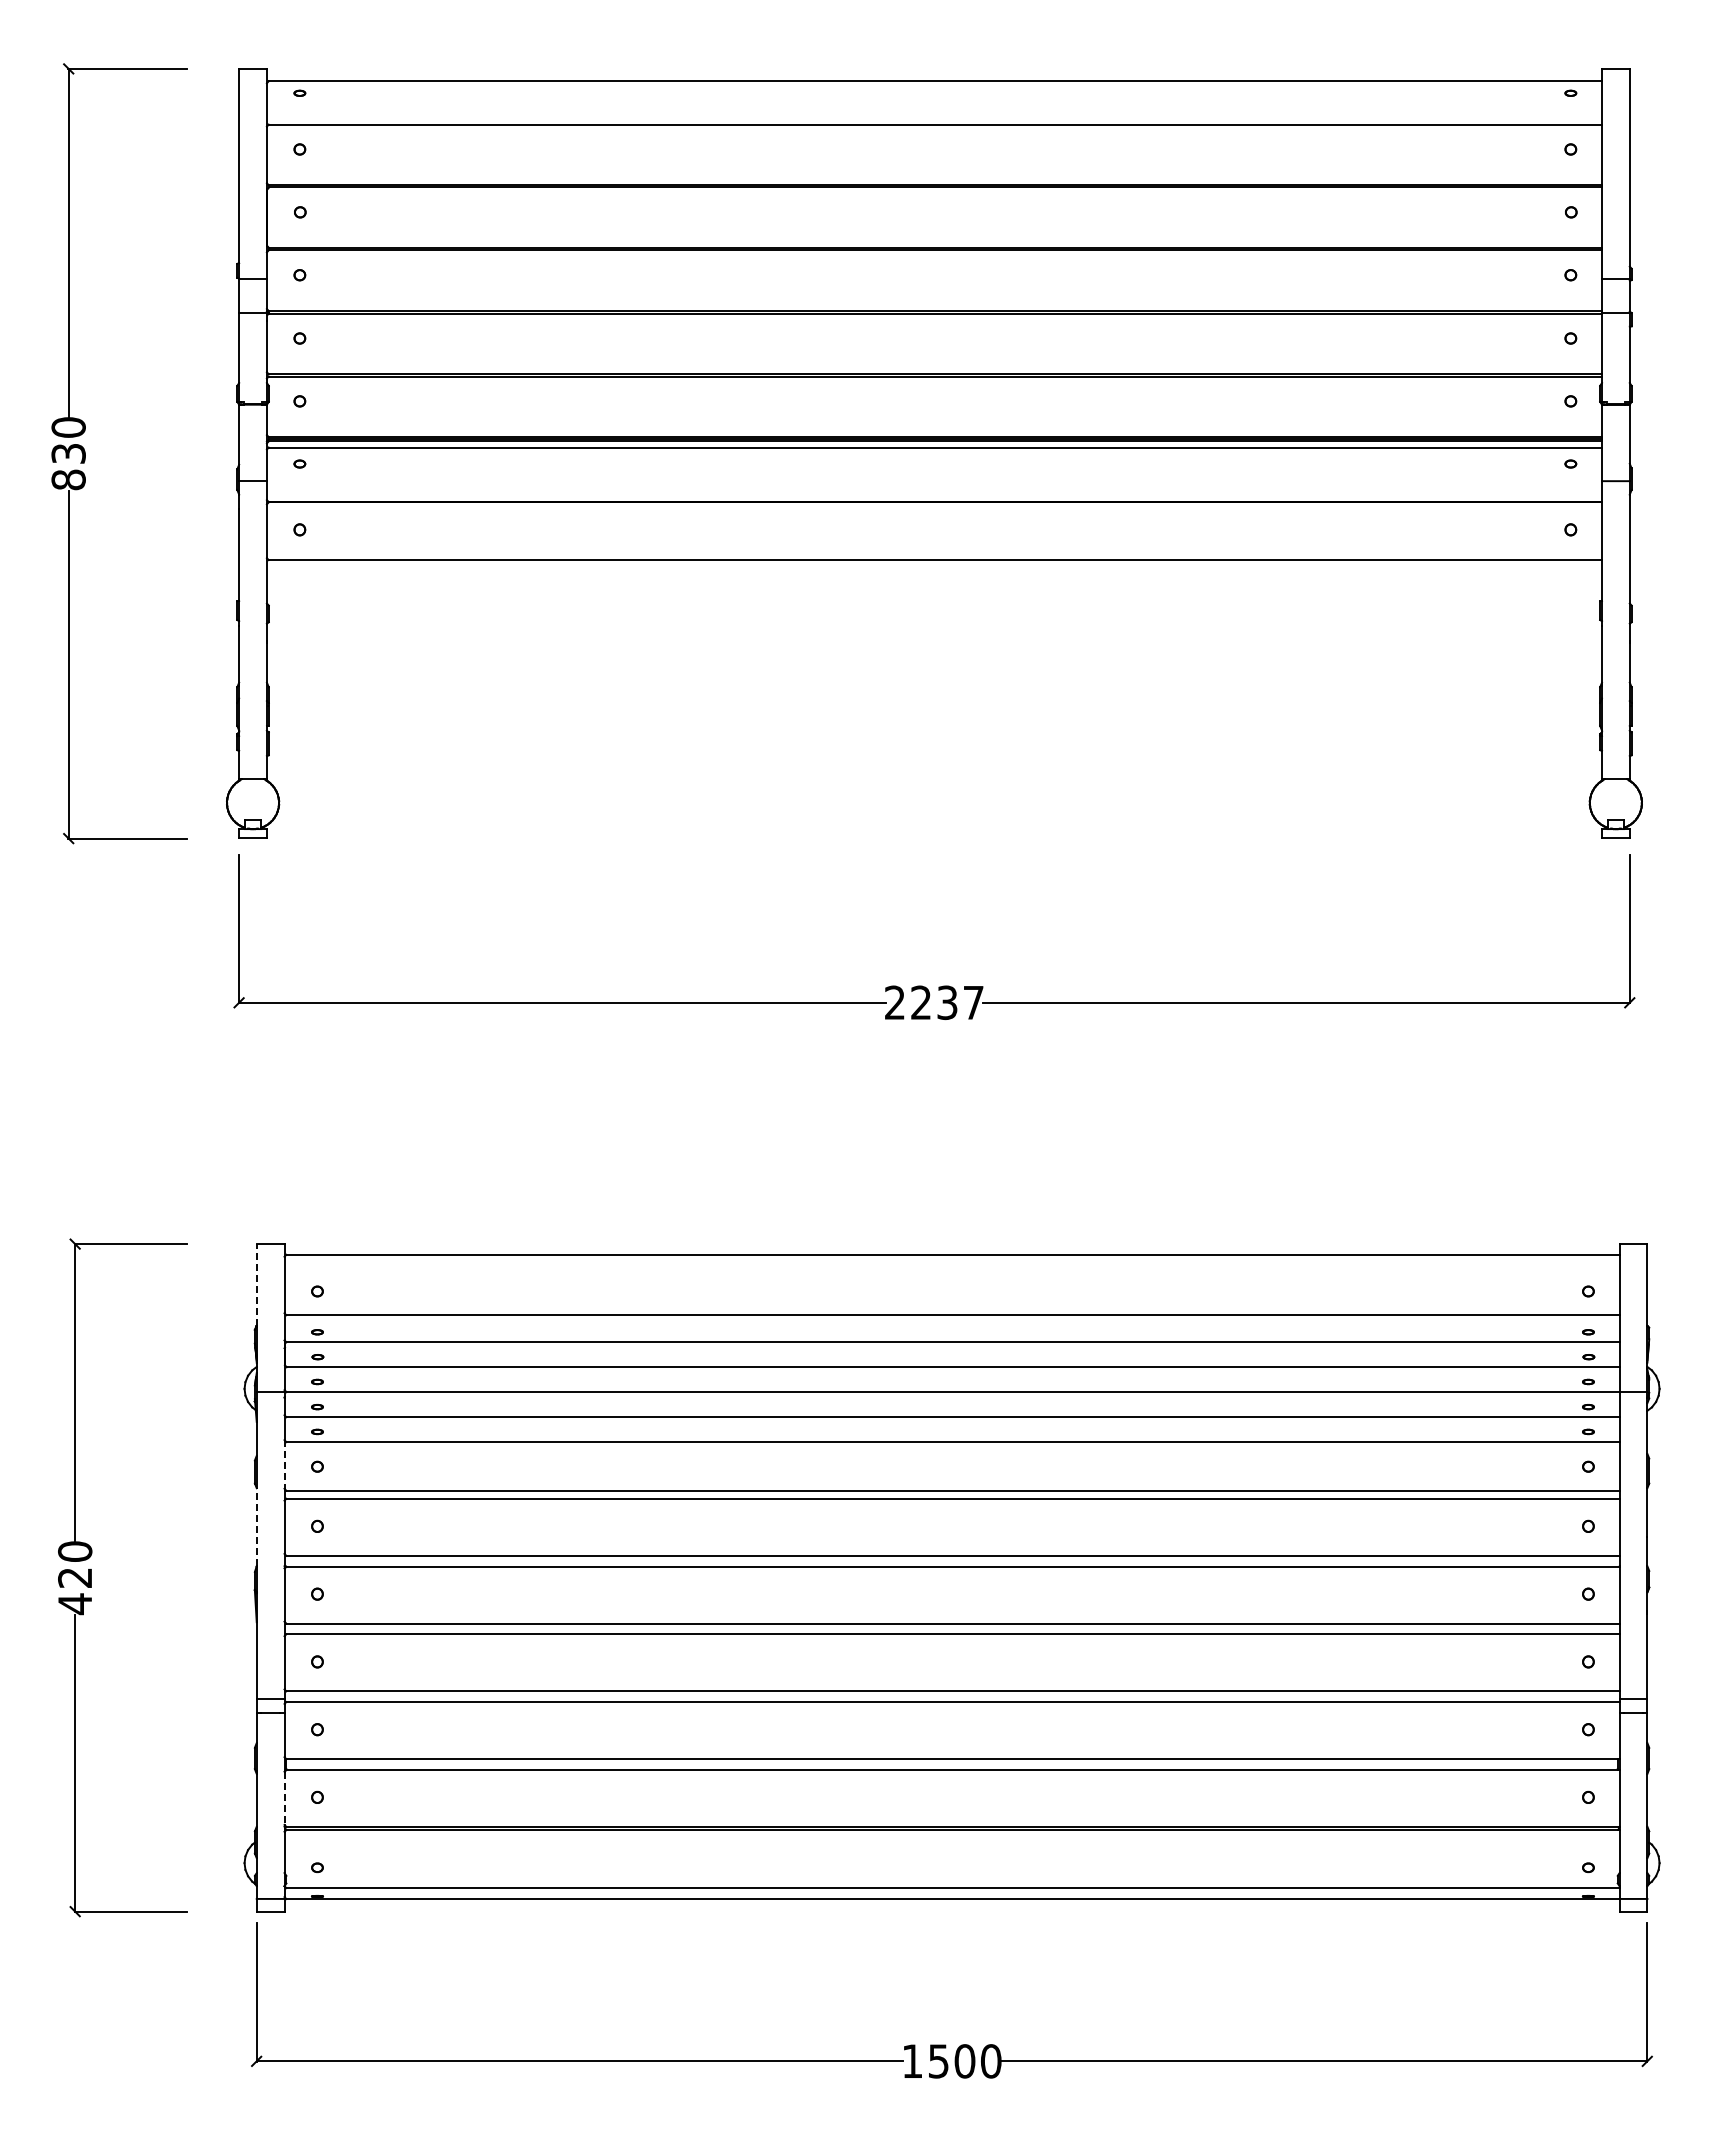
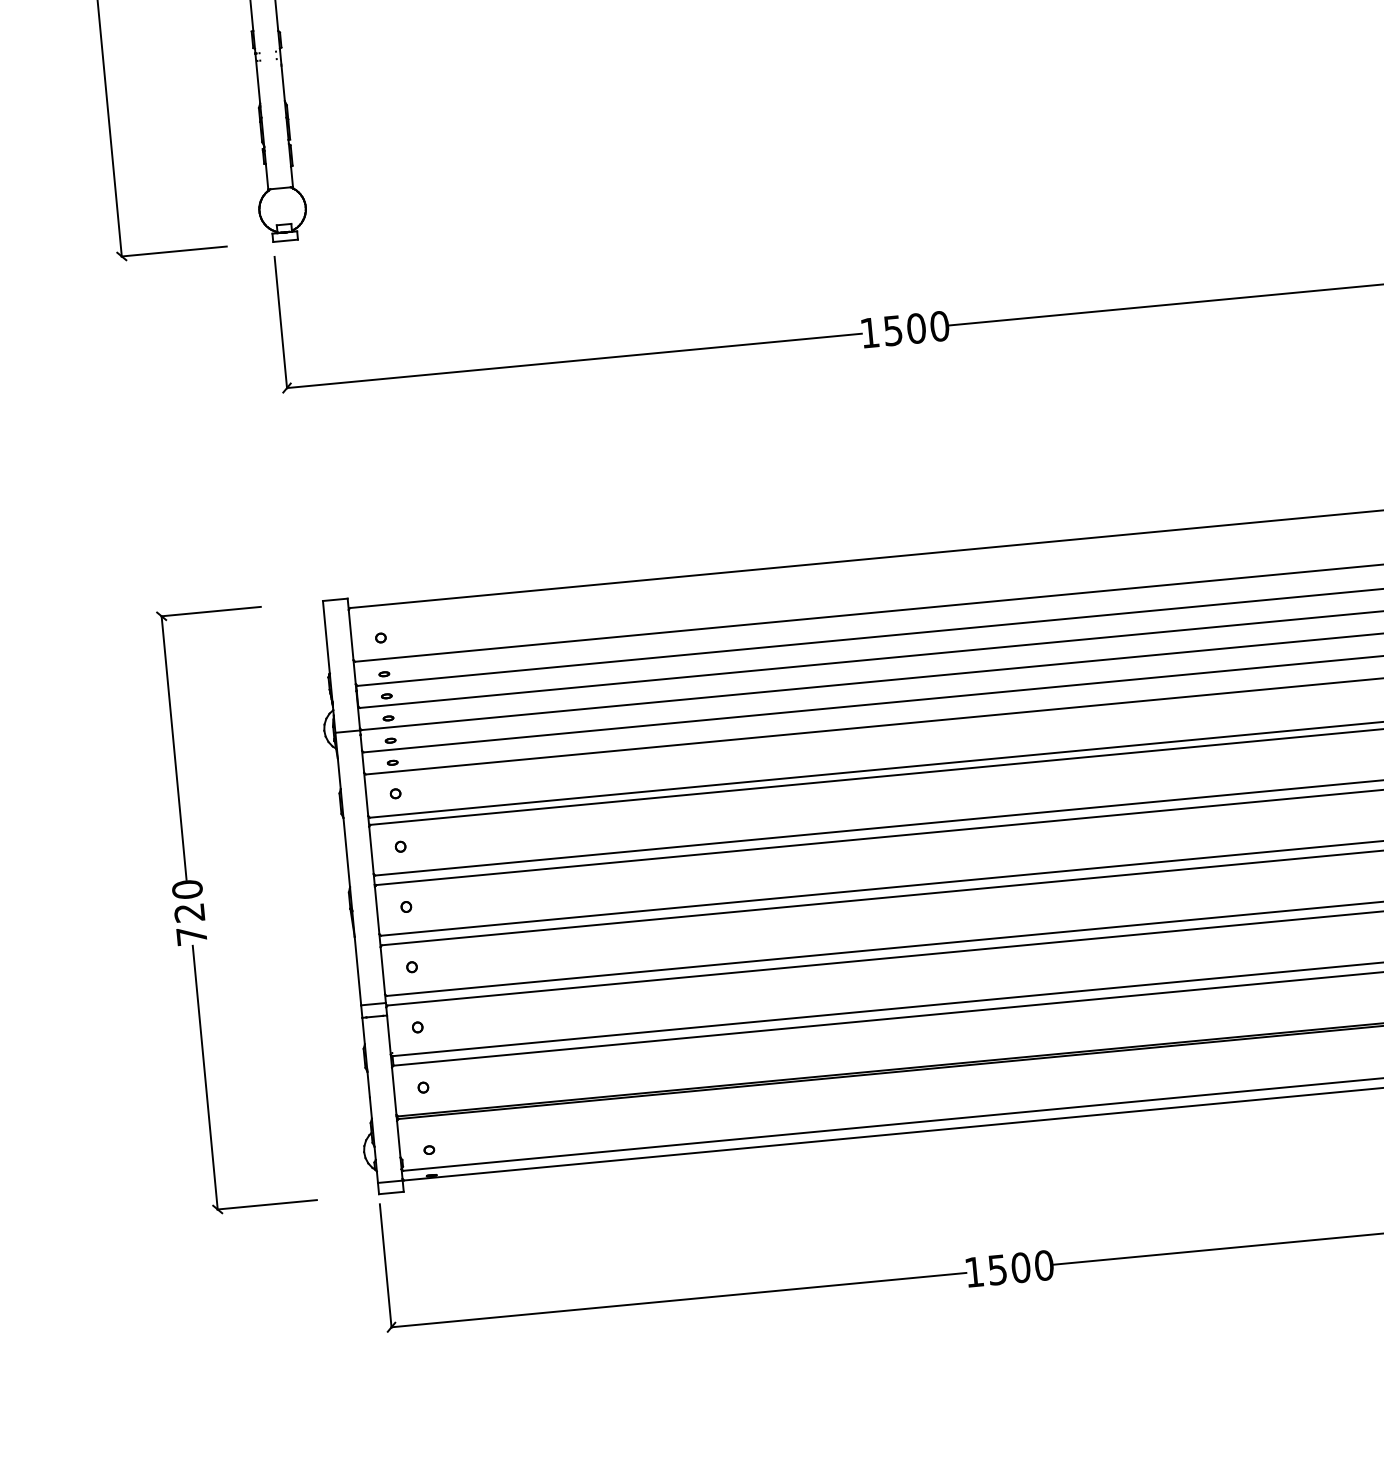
text: (934, 1002) -> (904, 329), 2237 -> 1500
line: (256, 1285) -> (326, 637), dashed -> solid
line: (284, 1464) -> (366, 794), dashed -> solid
line: (256, 1526) -> (346, 851), dashed -> solid
text: (74, 1604) -> (191, 936), 420 -> 720
line: (284, 1798) -> (394, 1091), dashed -> solid

